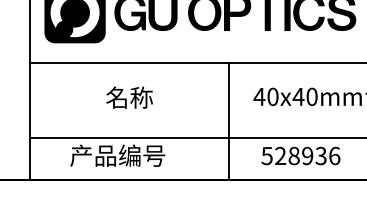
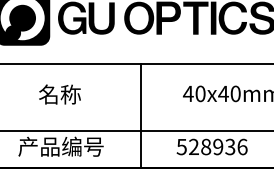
text: (129, 97) -> (59, 94), moved
line: (229, 121) -> (140, 116), moved
text: (300, 155) -> (211, 146), moved

